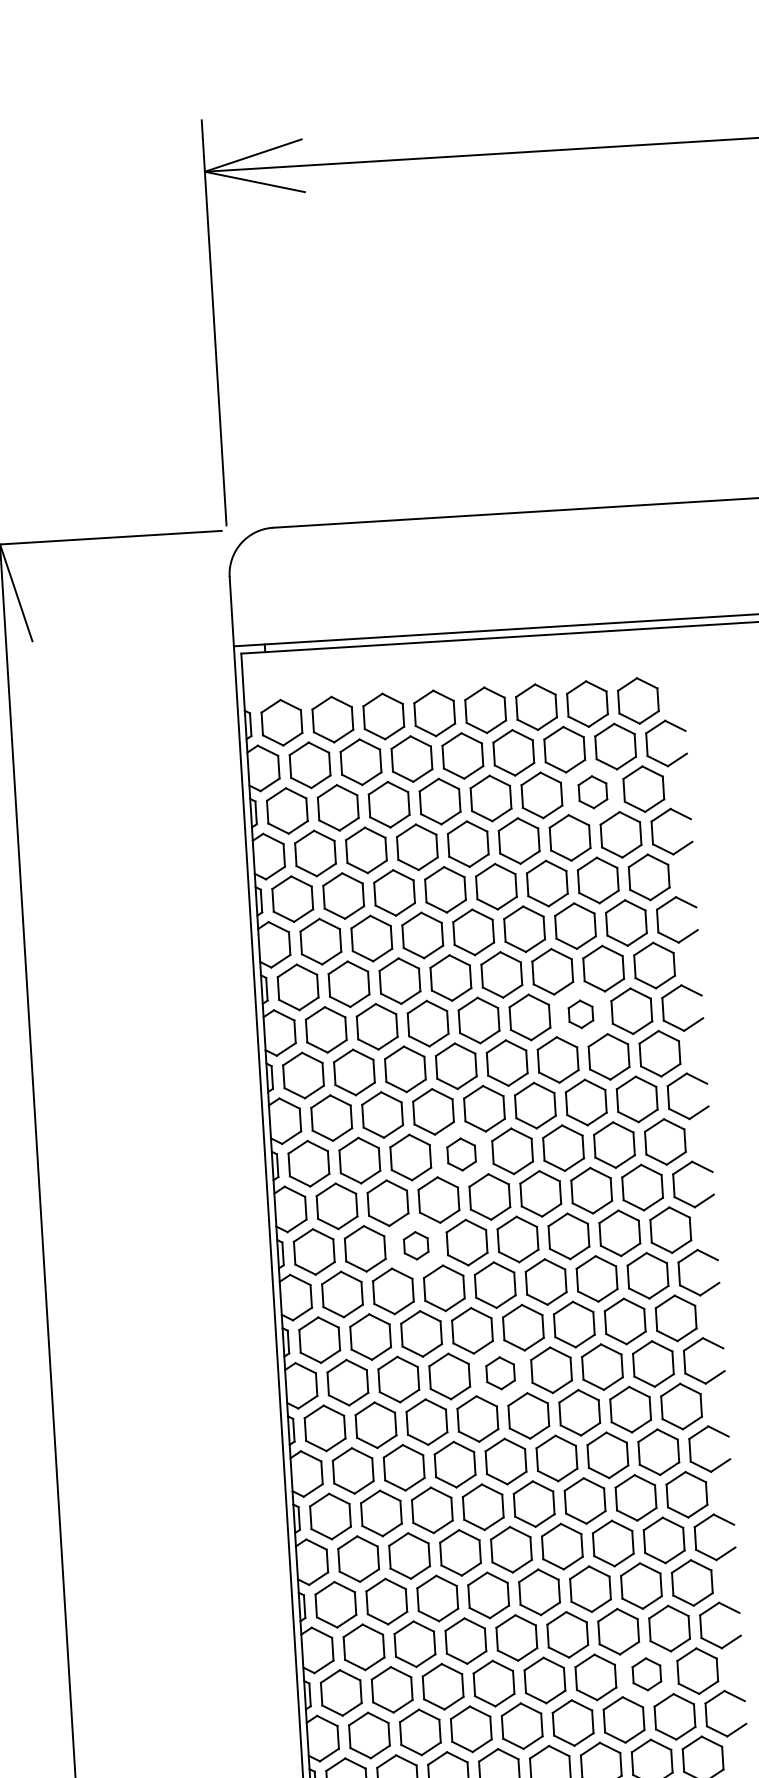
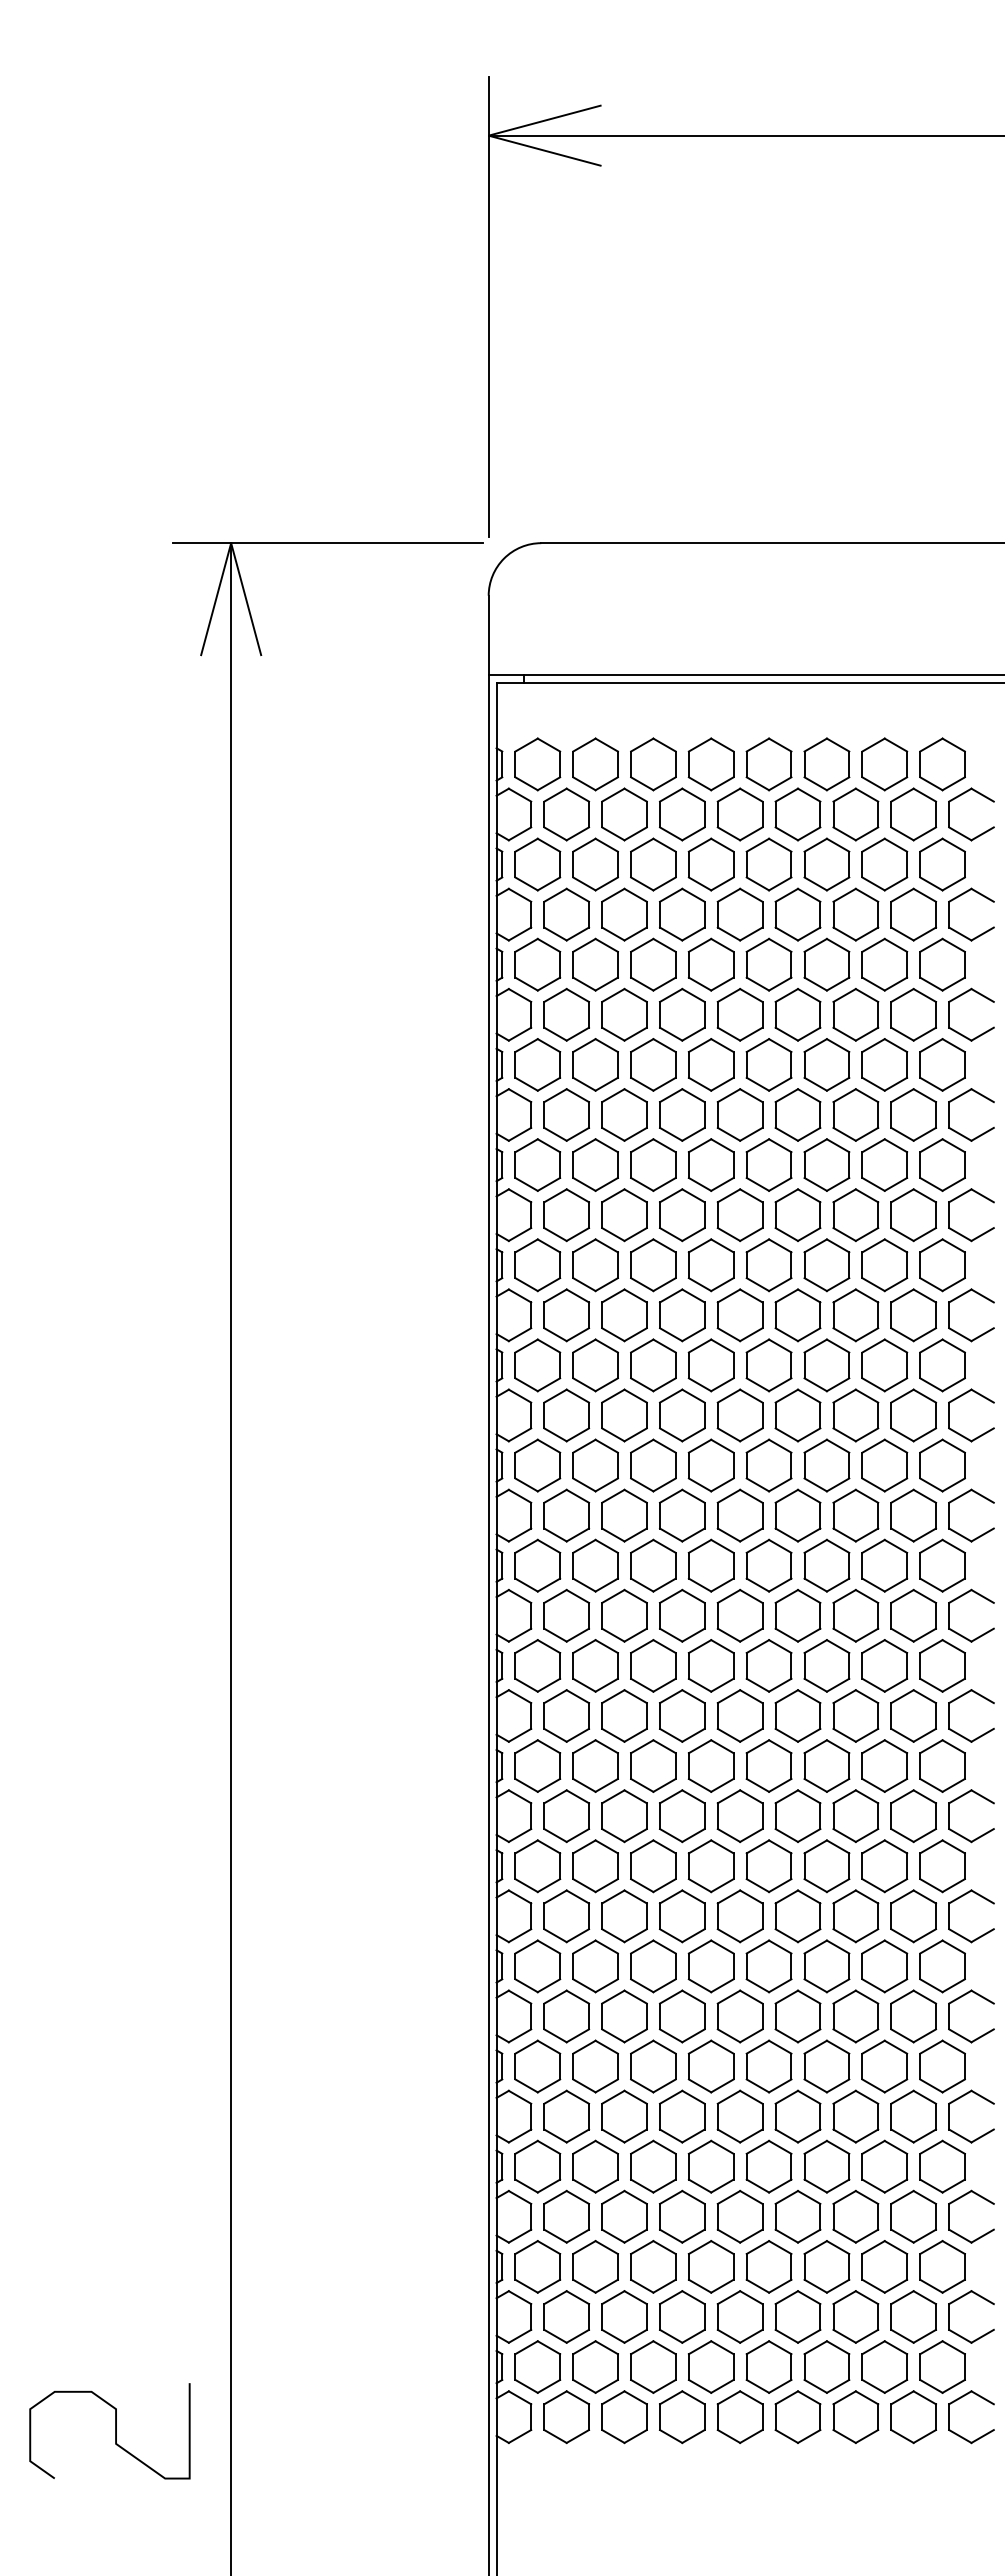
part: (592, 792) -> (884, 864), size x1.43
part: (580, 1013) -> (855, 1114), size x1.67
part: (461, 1154) -> (710, 1265), size x1.43
part: (416, 1245) -> (653, 1365), size x1.67
part: (500, 1373) -> (739, 1515), size x1.43
part: (646, 1674) -> (884, 1866), size x1.43

